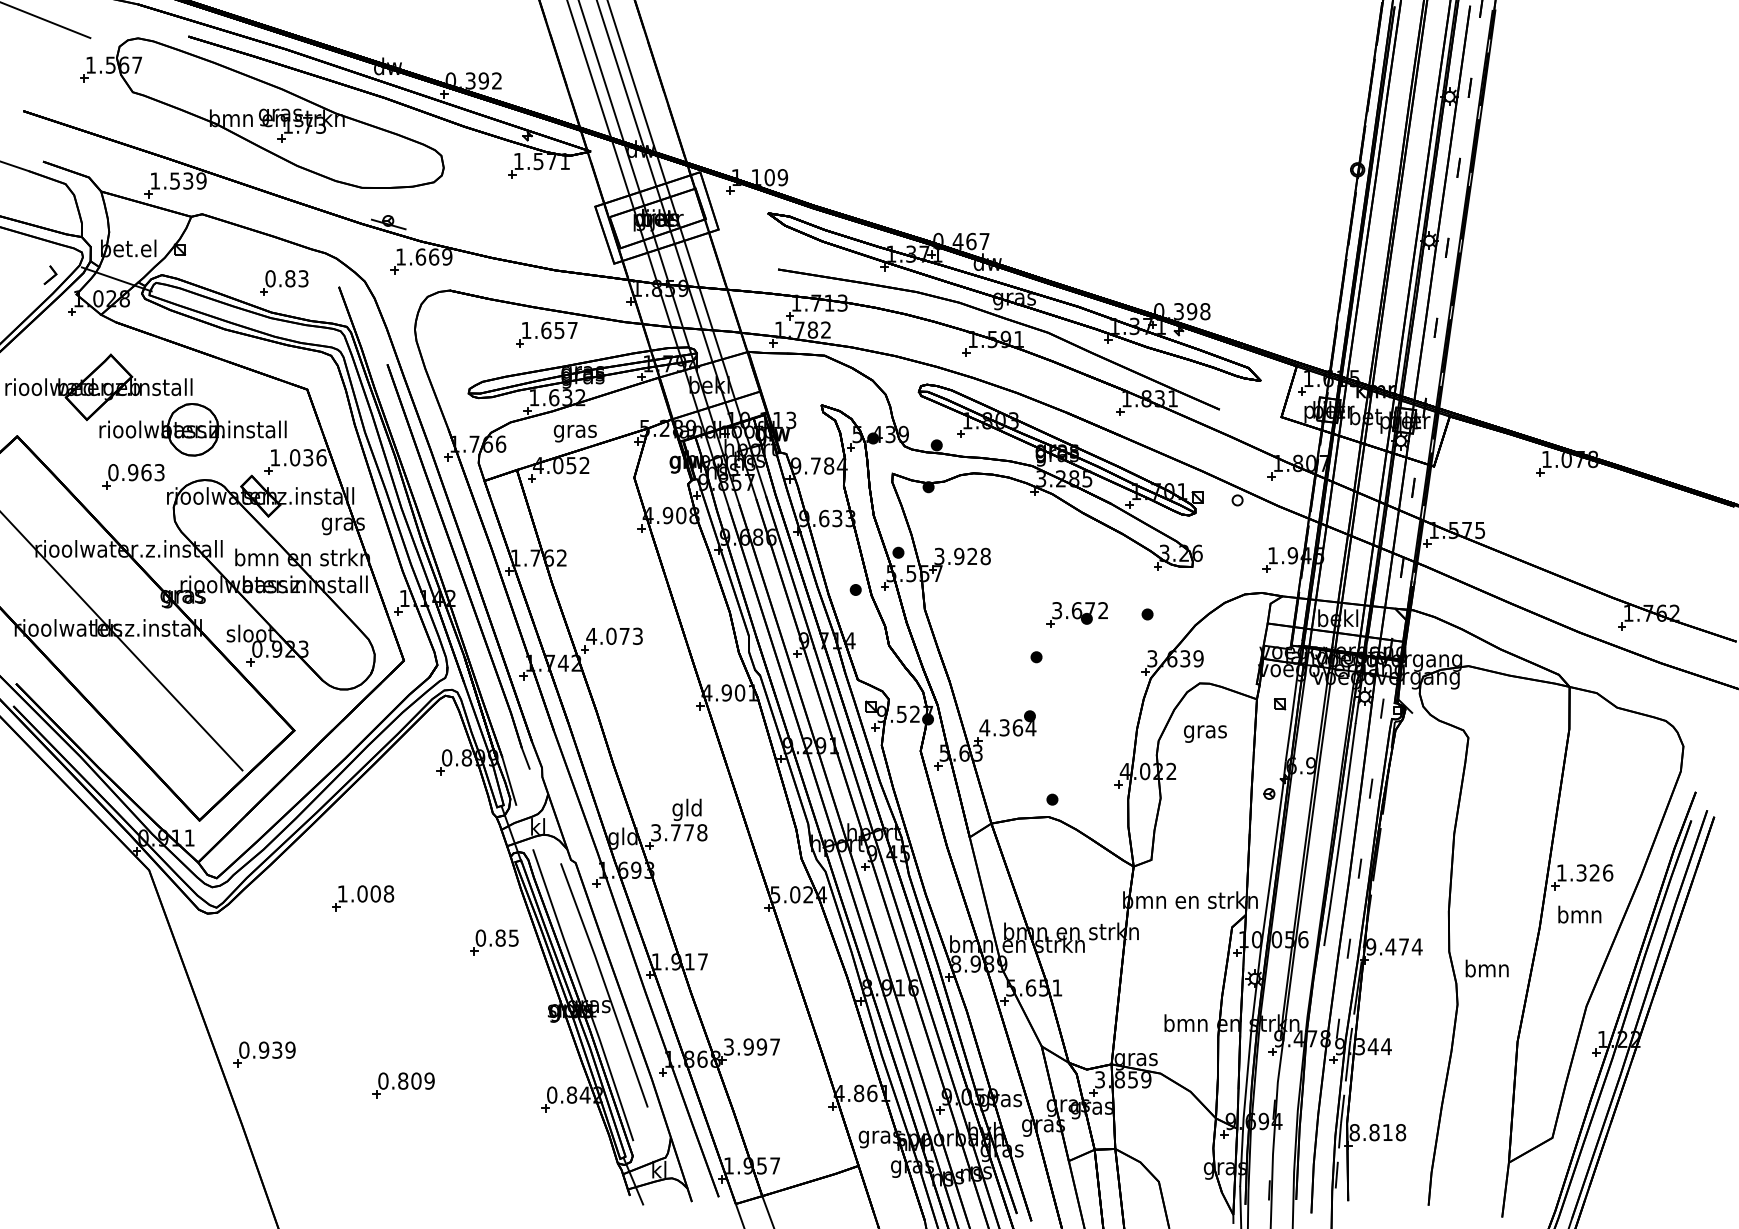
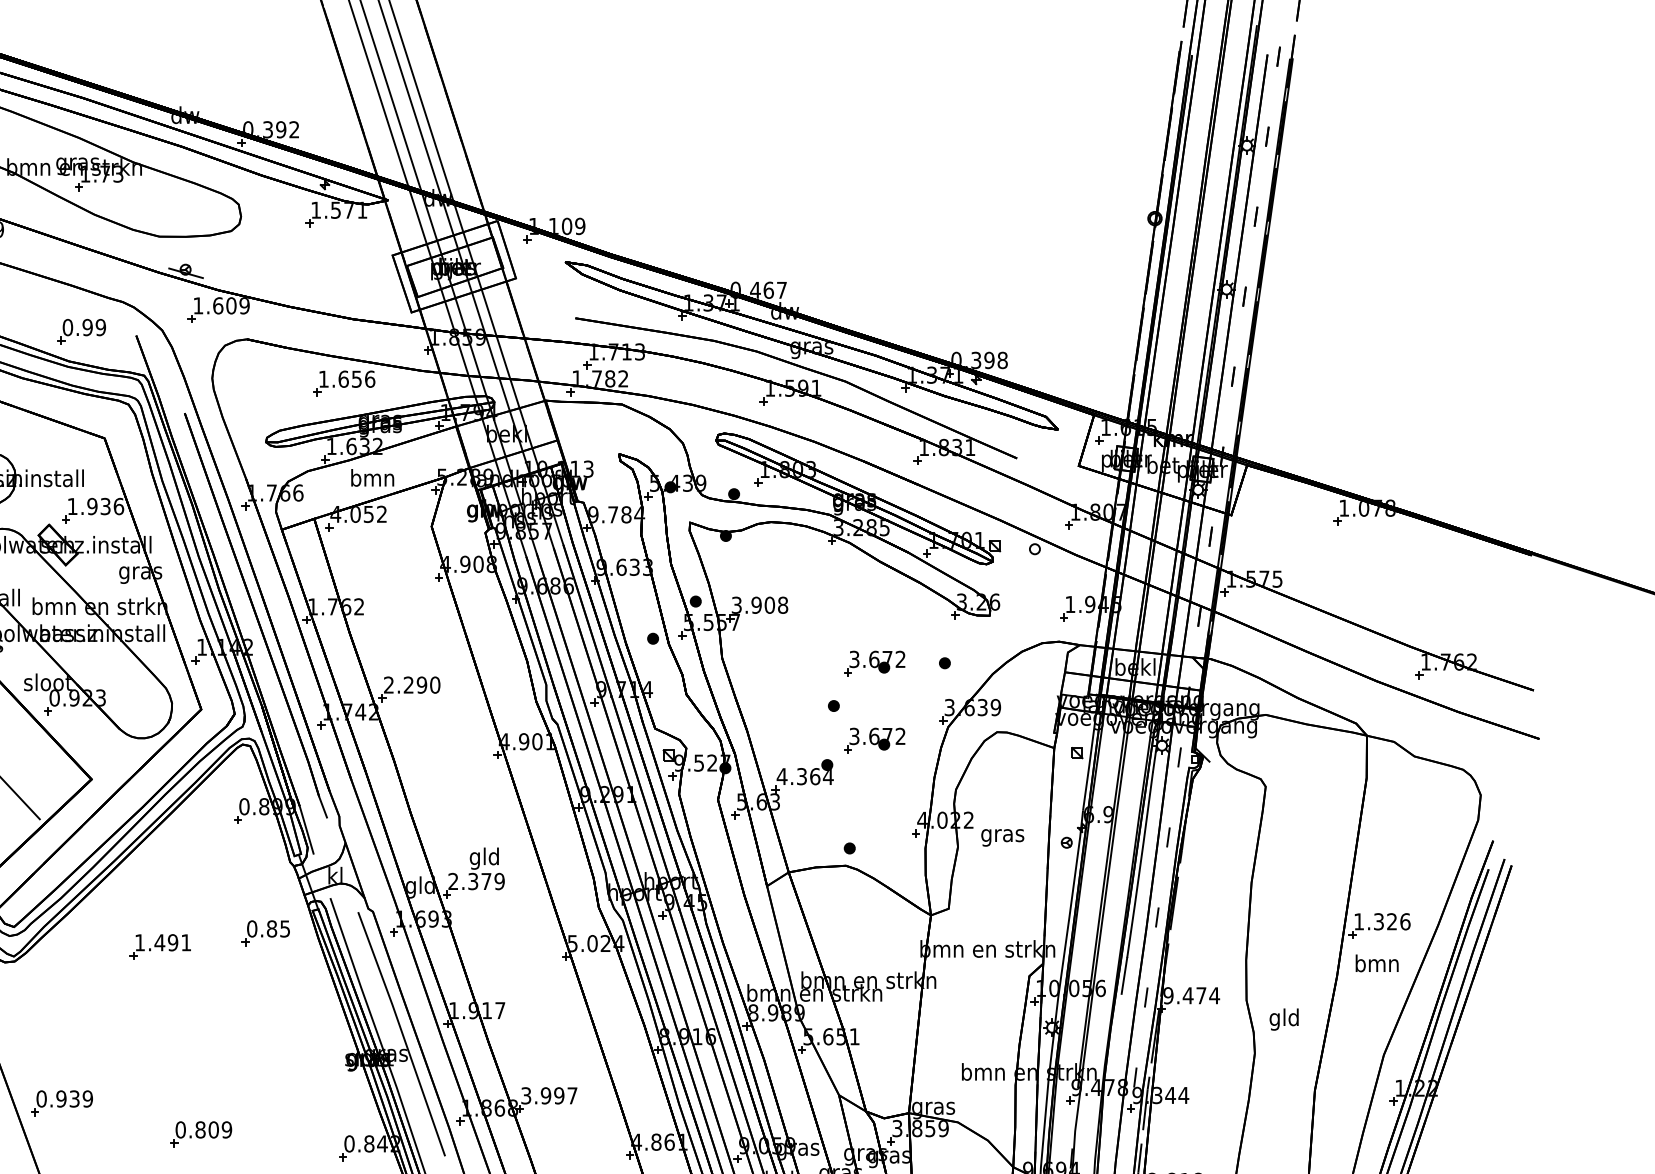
text: (434, 256) -> (231, 305), 1.669 -> 1.609
text: (296, 278) -> (93, 327), 0.83 -> 0.99
text: (572, 330) -> (369, 379), 1.657 -> 1.656
text: (574, 431) -> (371, 480), gras -> bmn
text: (294, 457) -> (91, 506), 1.036 -> 1.936
text: (972, 556) -> (769, 605), 3.928 -> 3.908
text: (614, 635) -> (411, 684), 4.073 -> 2.290
part: (1076, 691) -> (873, 740), added
text: (1205, 733) -> (1002, 837), moved
text: (679, 832) -> (476, 881), 3.778 -> 2.379
text: (375, 893) -> (172, 942), 1.008 -> 1.491
part: (494, 942) -> (265, 933), moved
text: (1486, 970) -> (1283, 1019), bmn -> gld

